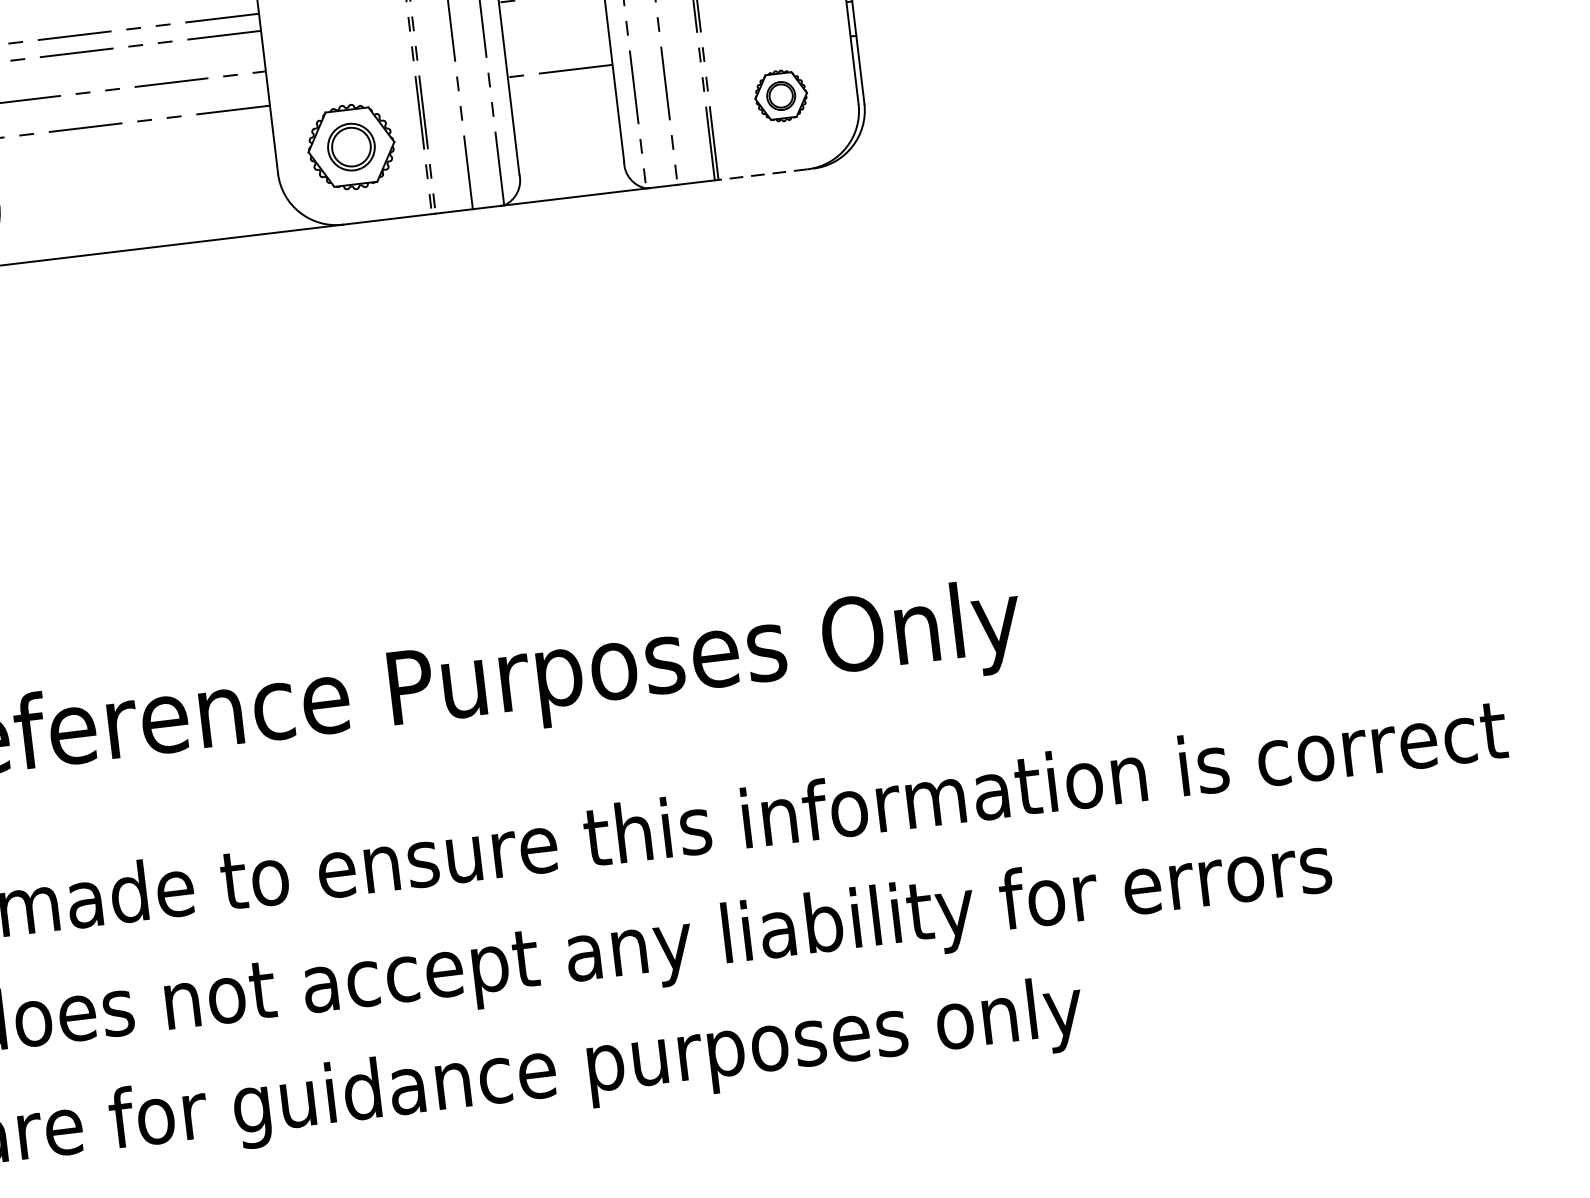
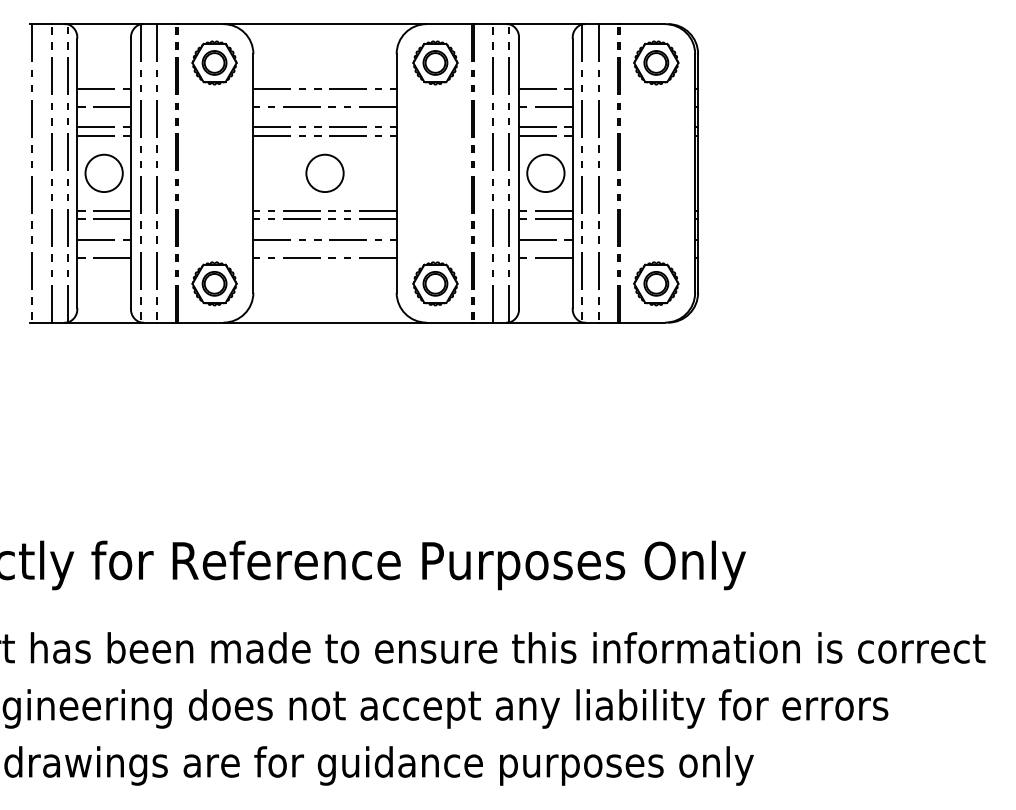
line: (555, 37) -> (545, 240), added
part: (781, 95) -> (656, 283), size x1.67
line: (763, 174) -> (642, 322), dashed -> solid

